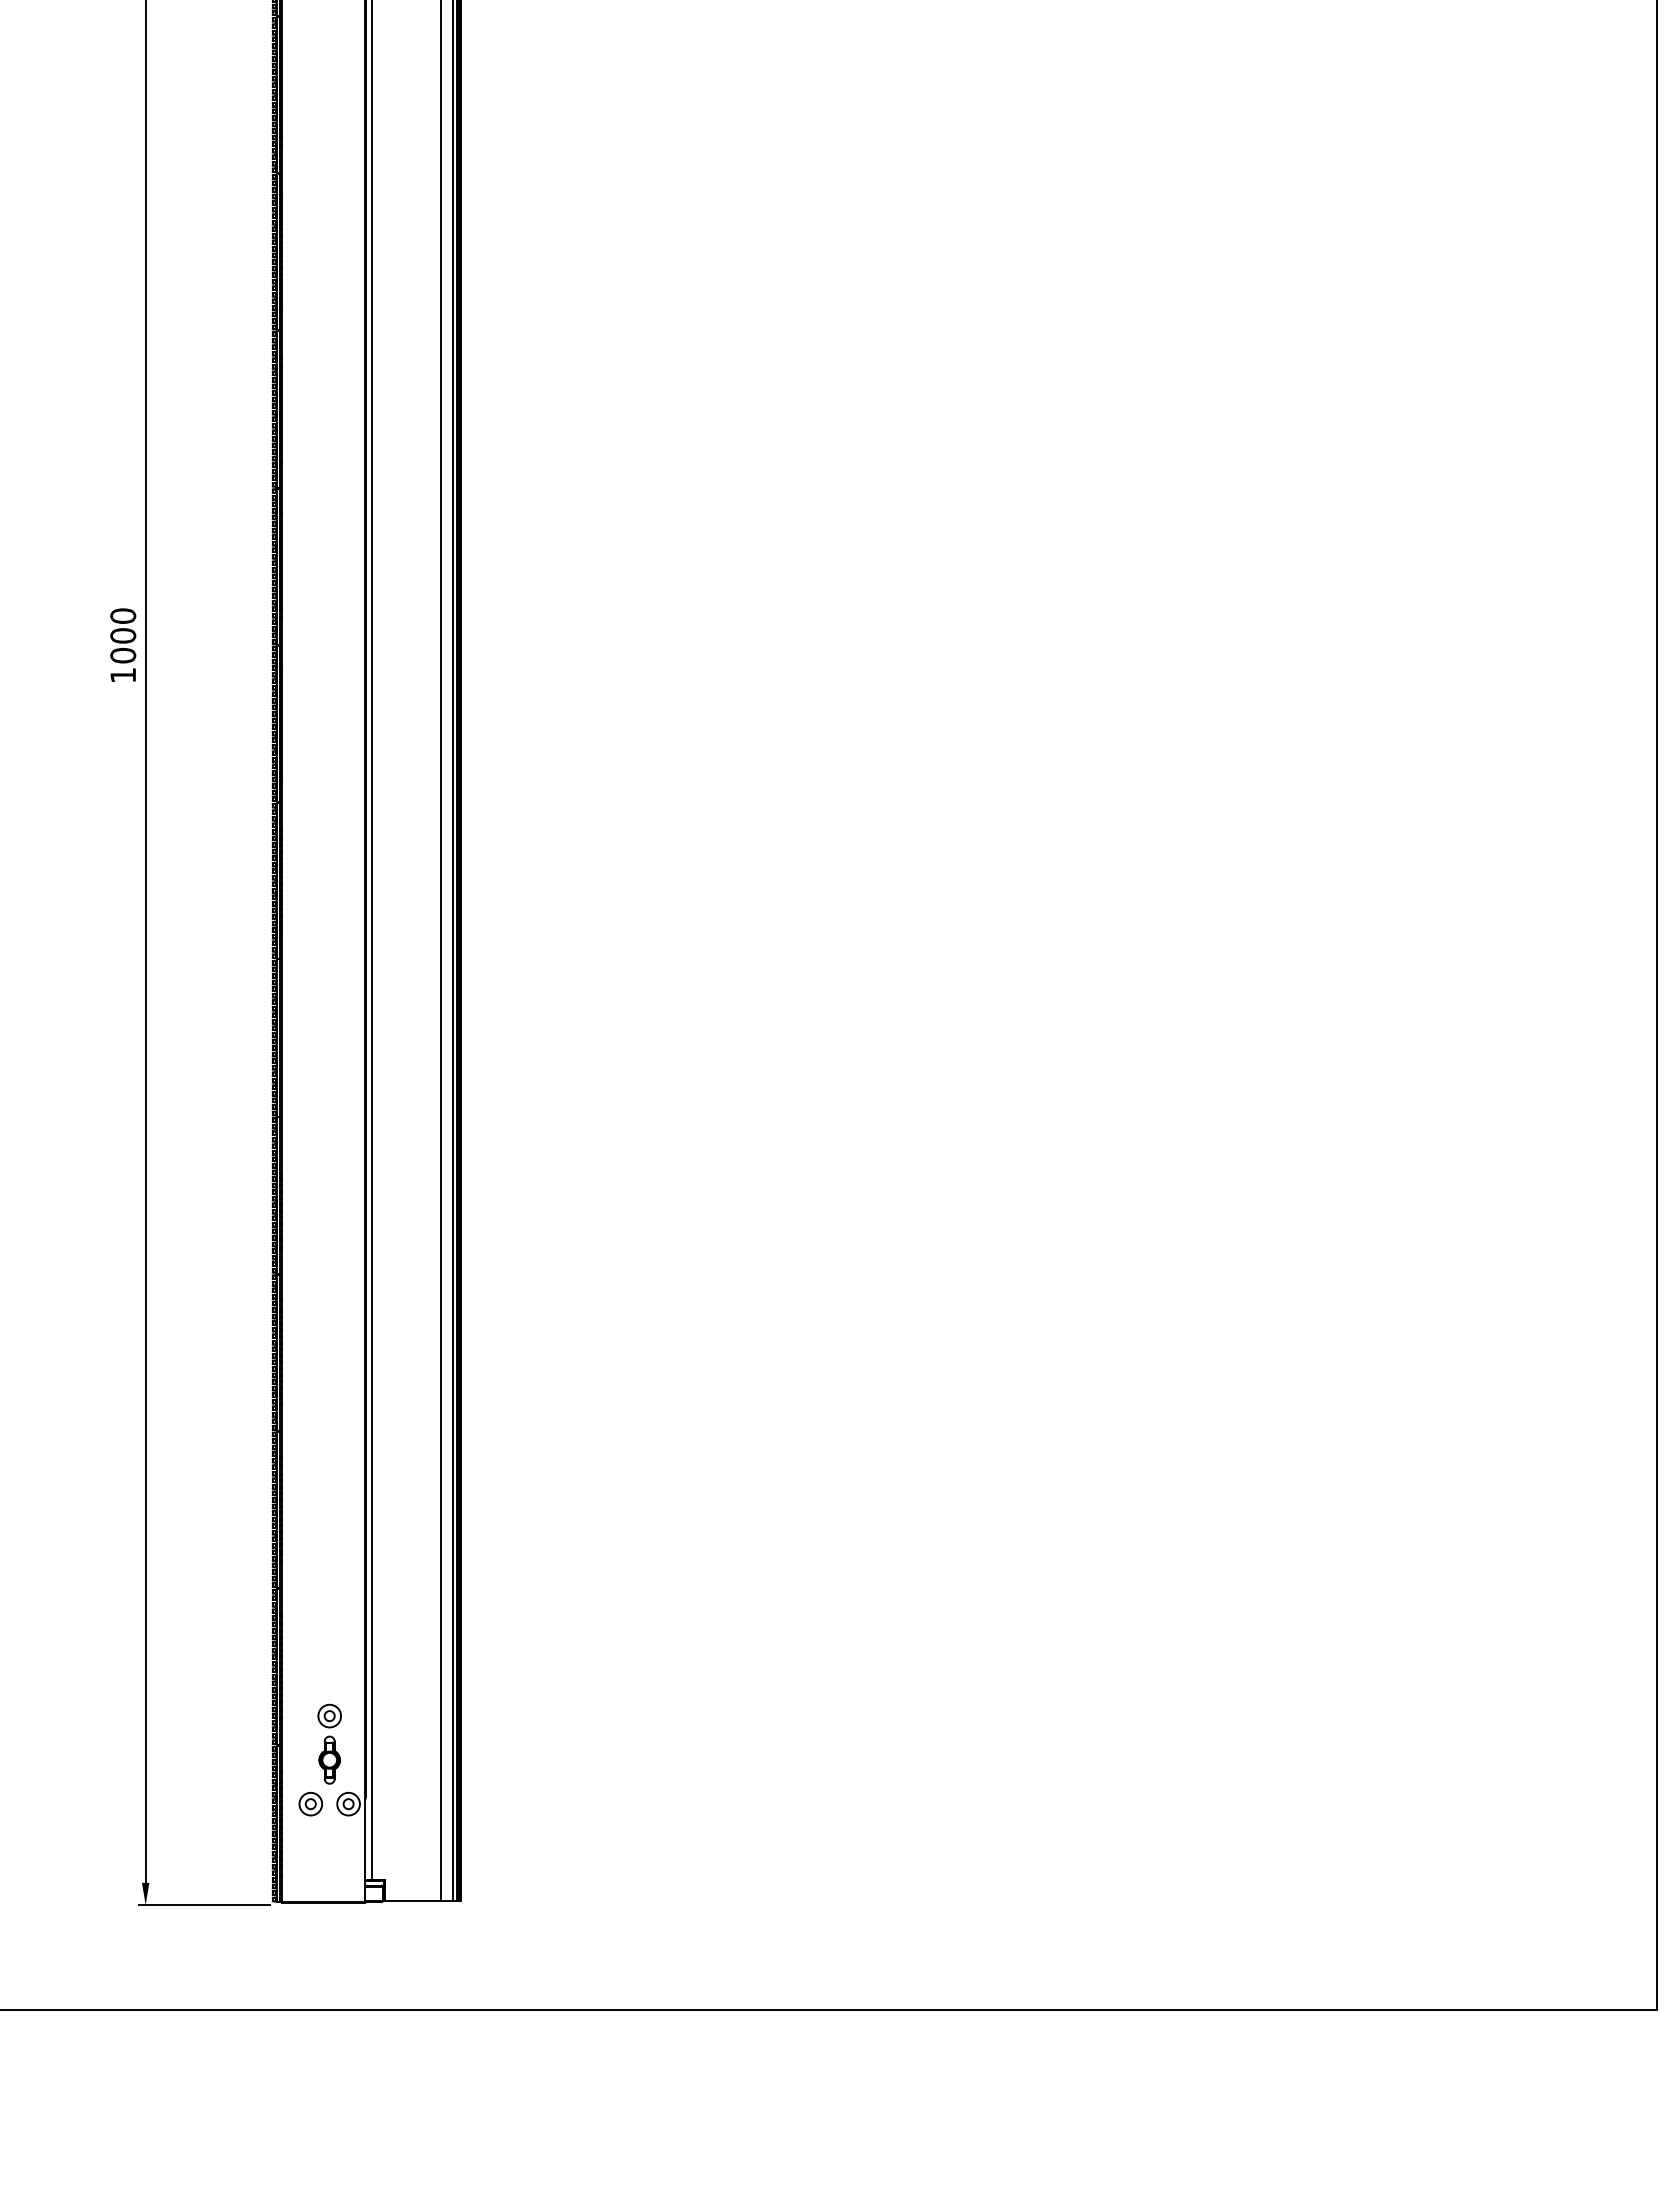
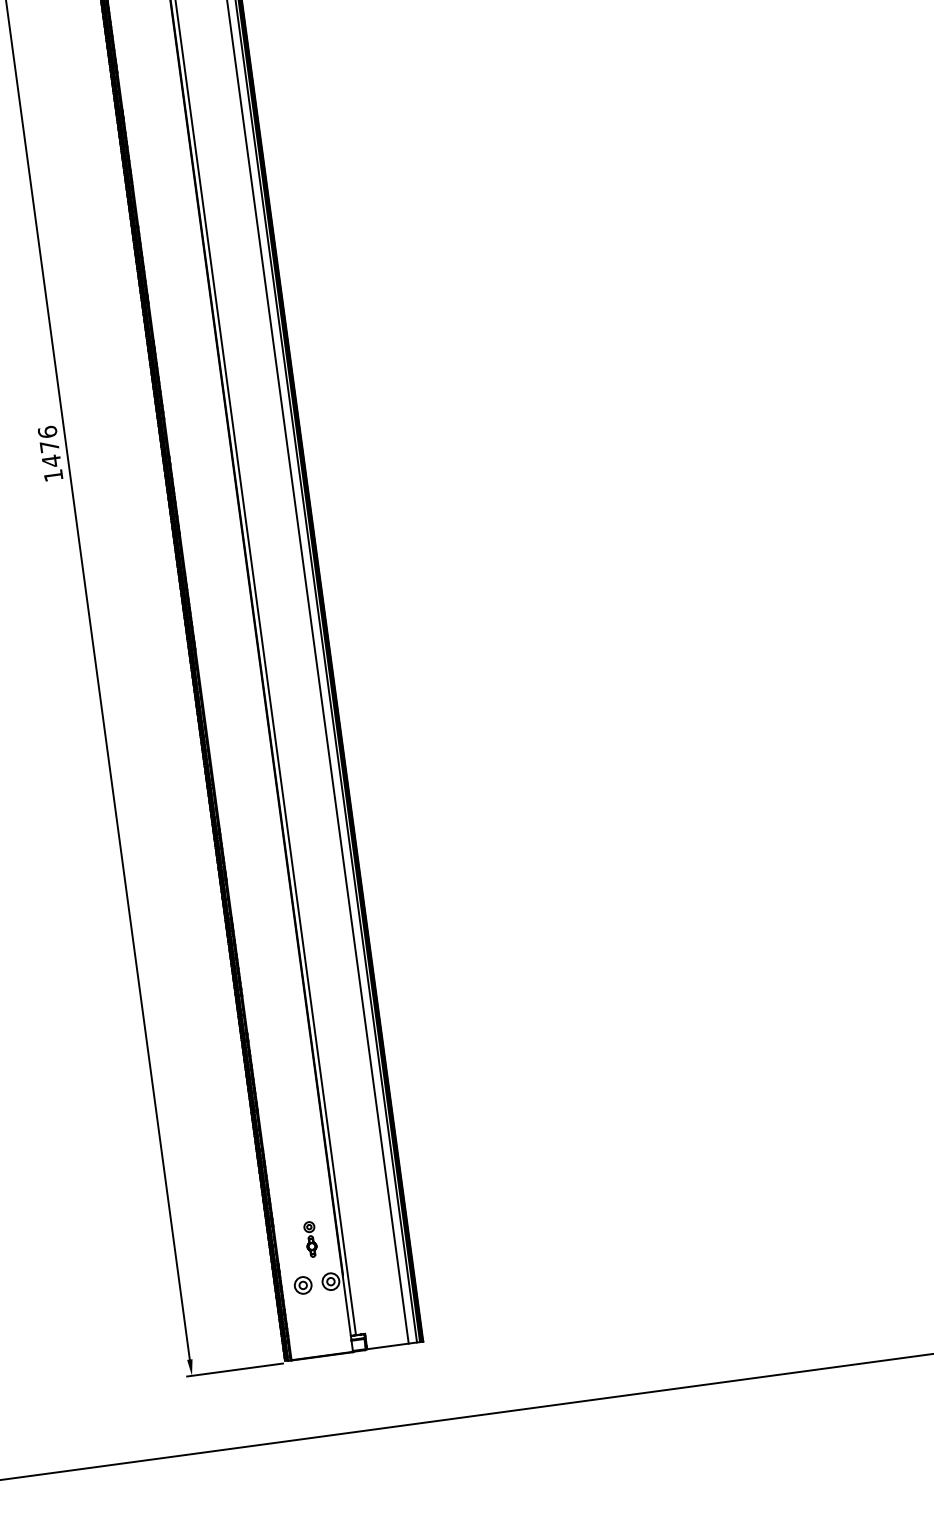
text: (123, 635) -> (49, 446), 1000 -> 1476
part: (329, 1743) -> (310, 1239), size x0.6

